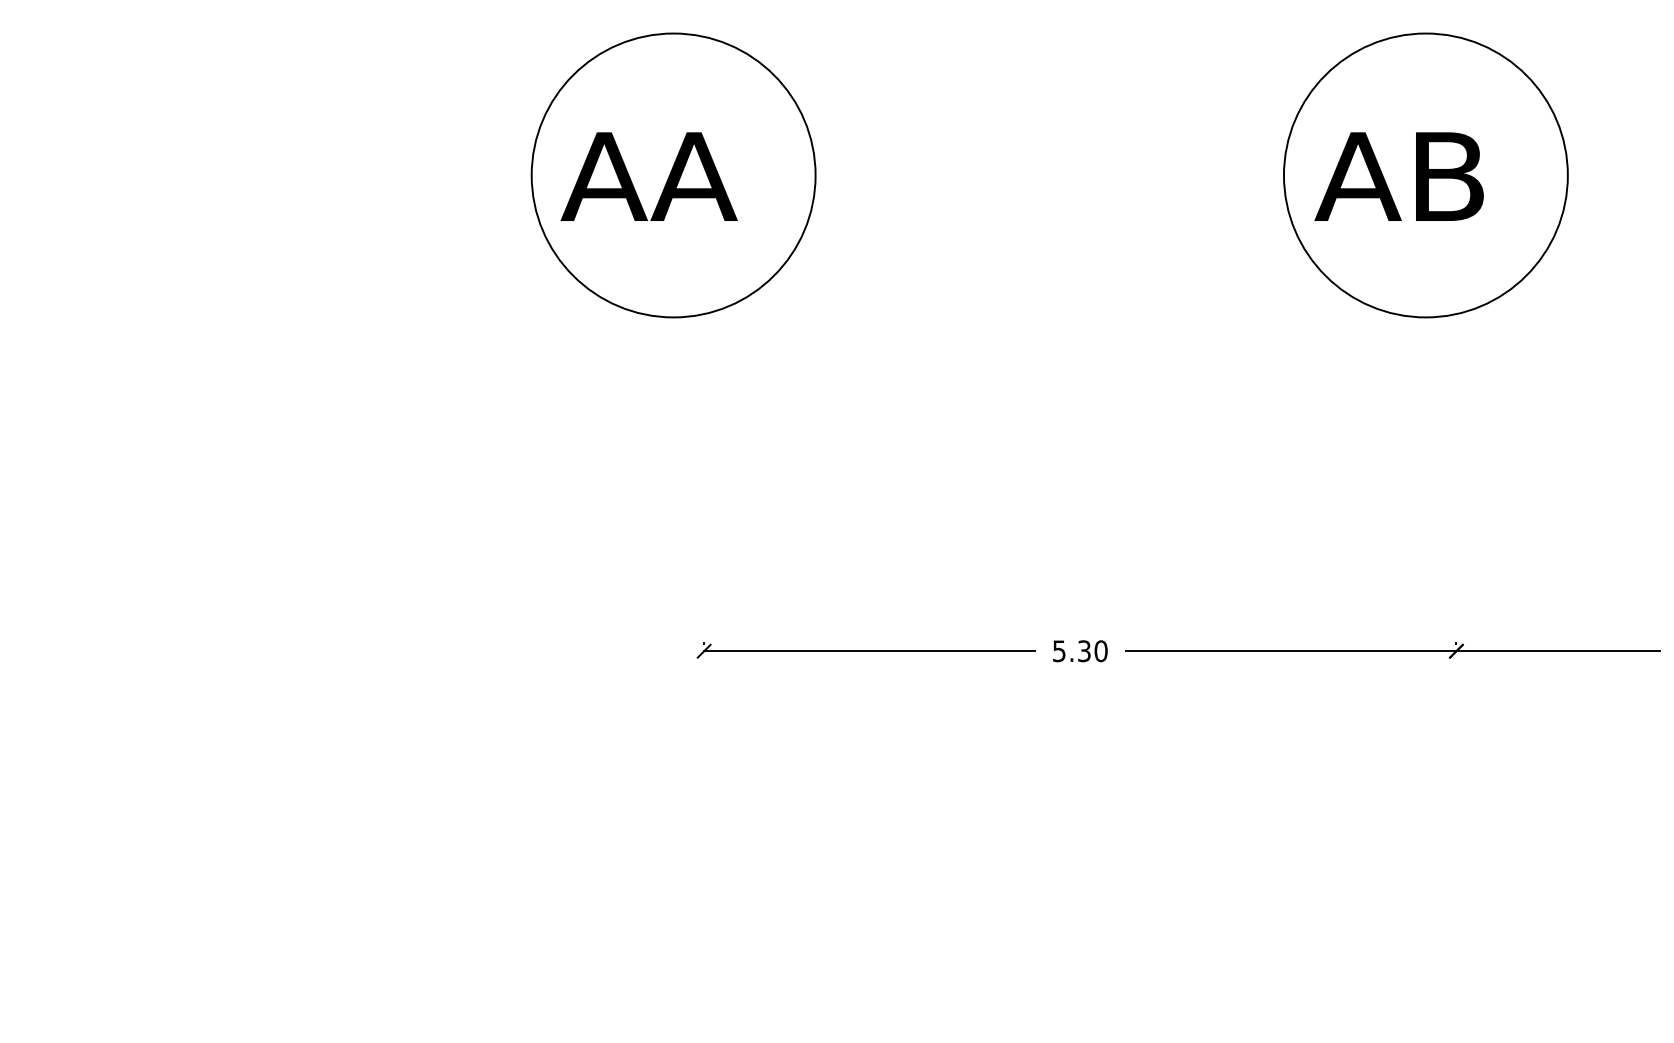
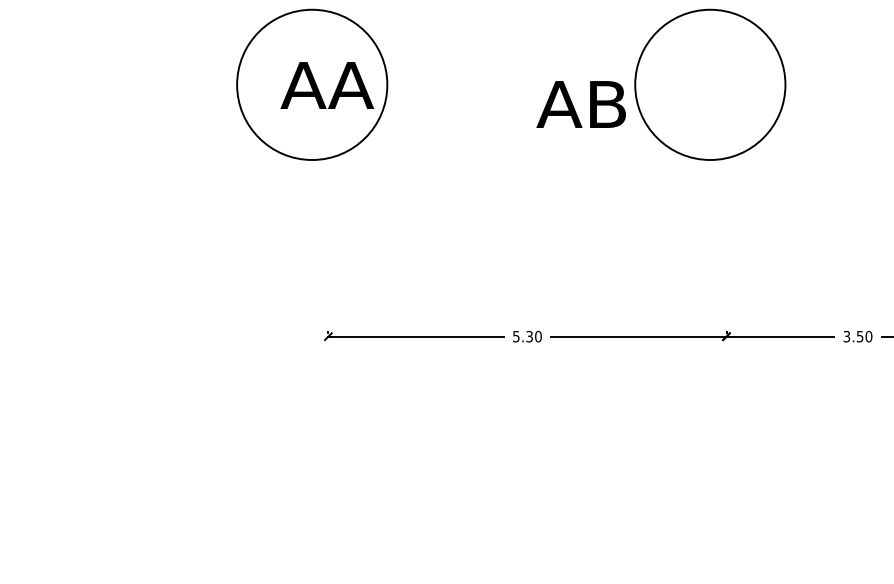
text: (649, 176) -> (327, 85), moved
text: (1397, 176) -> (580, 104), moved

